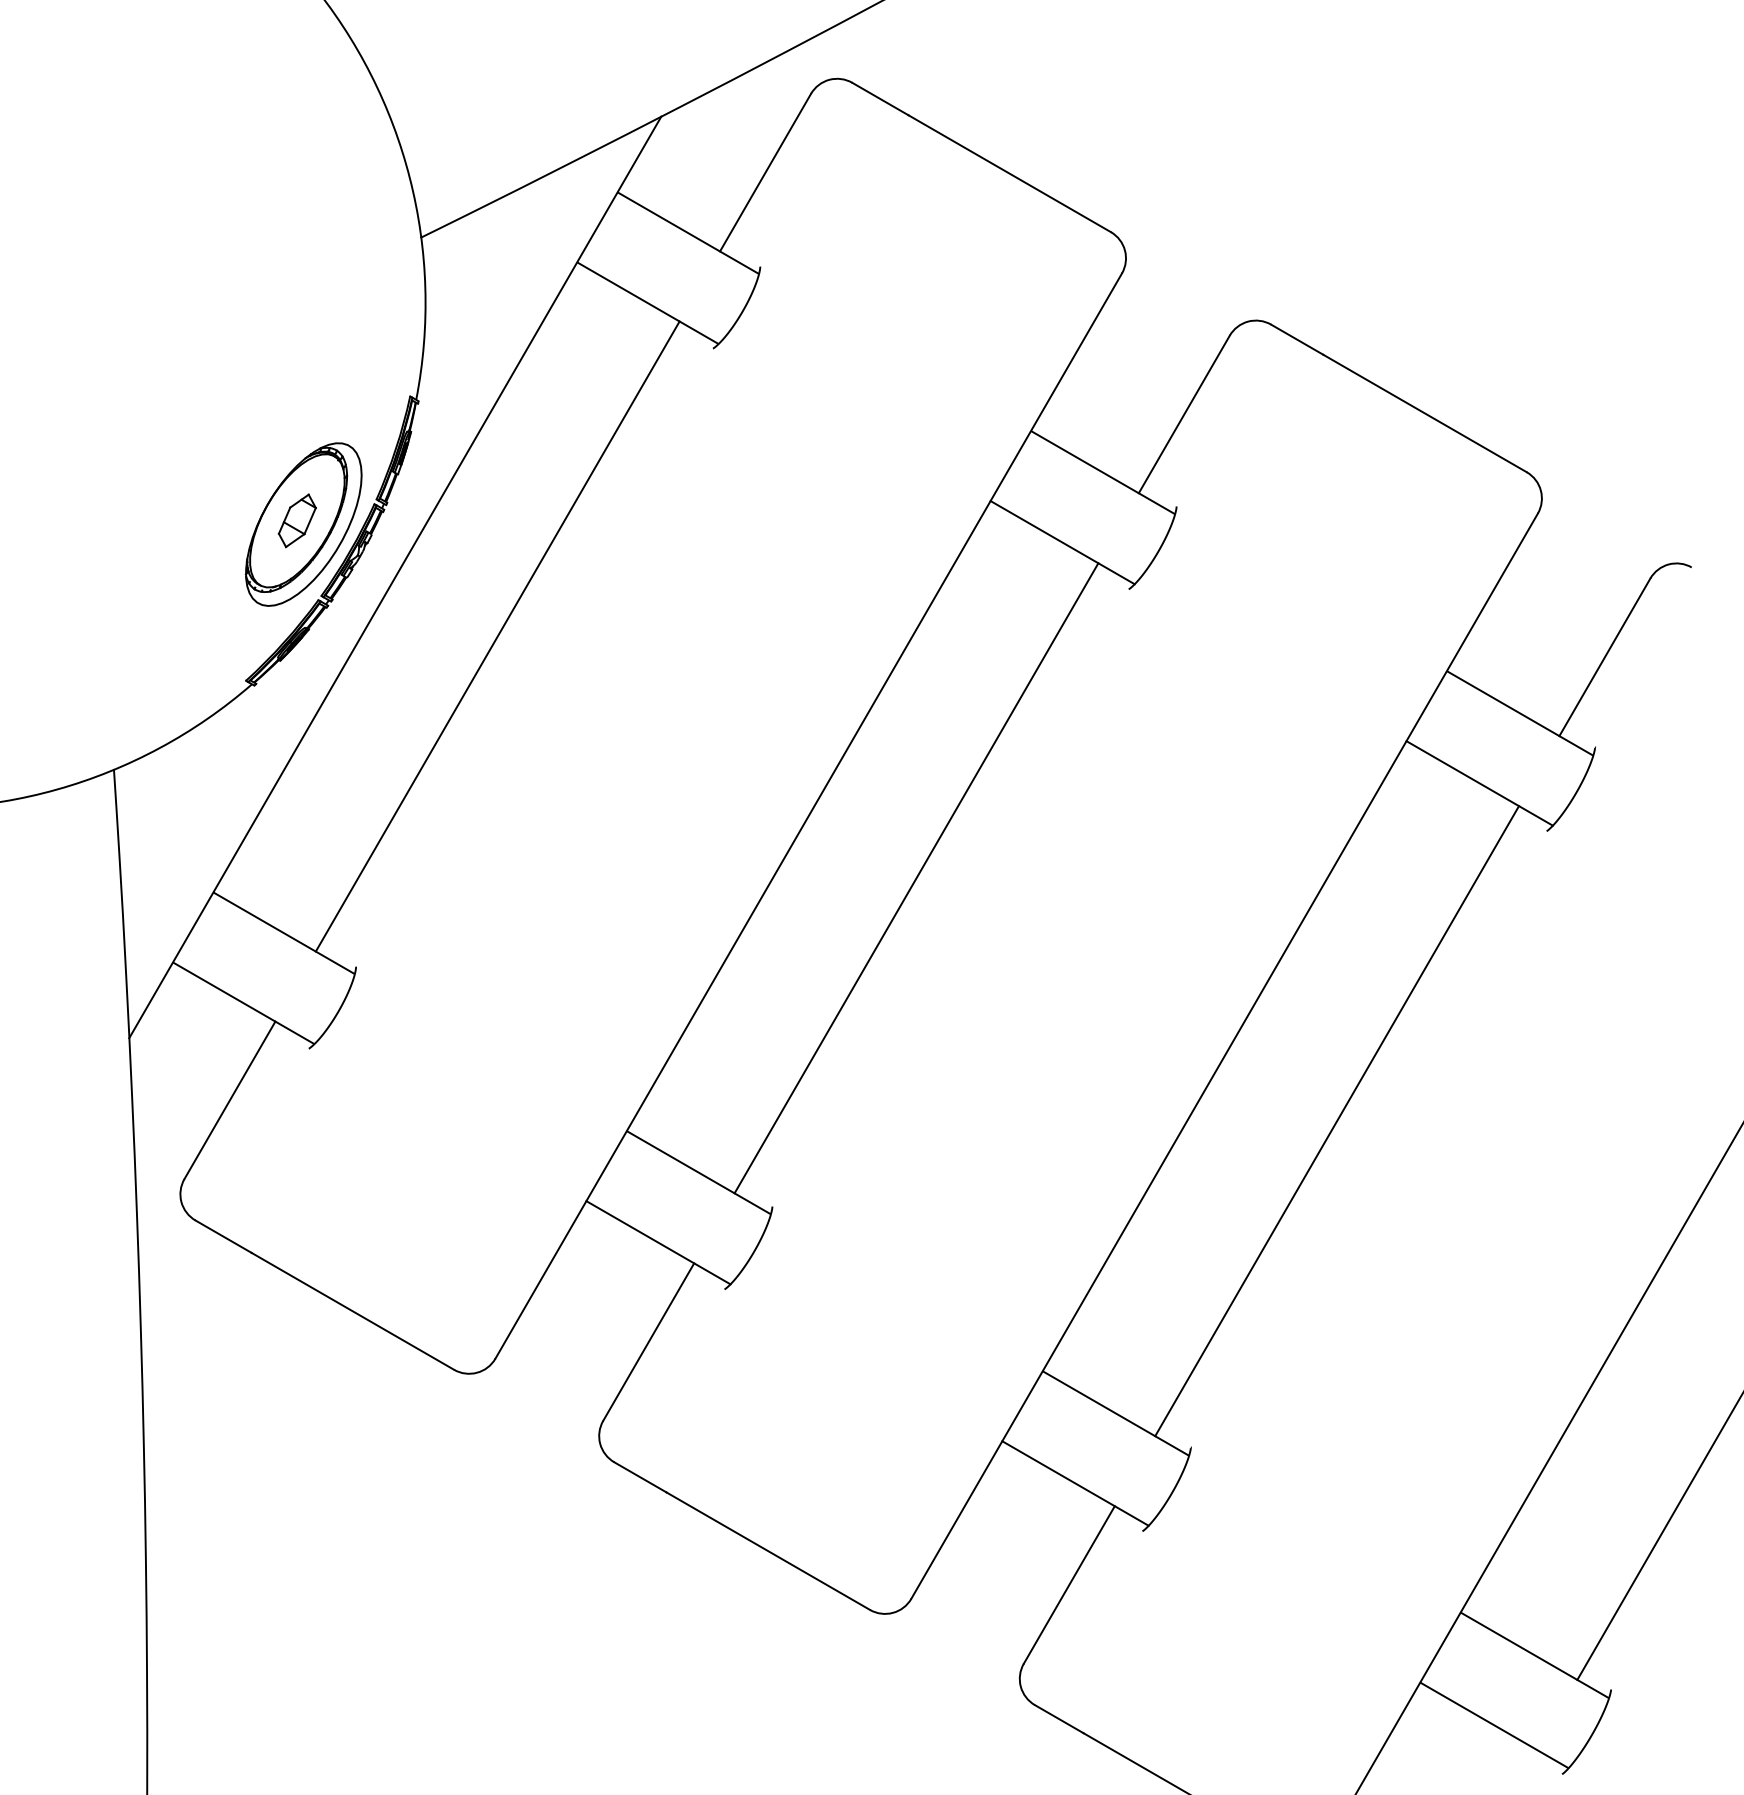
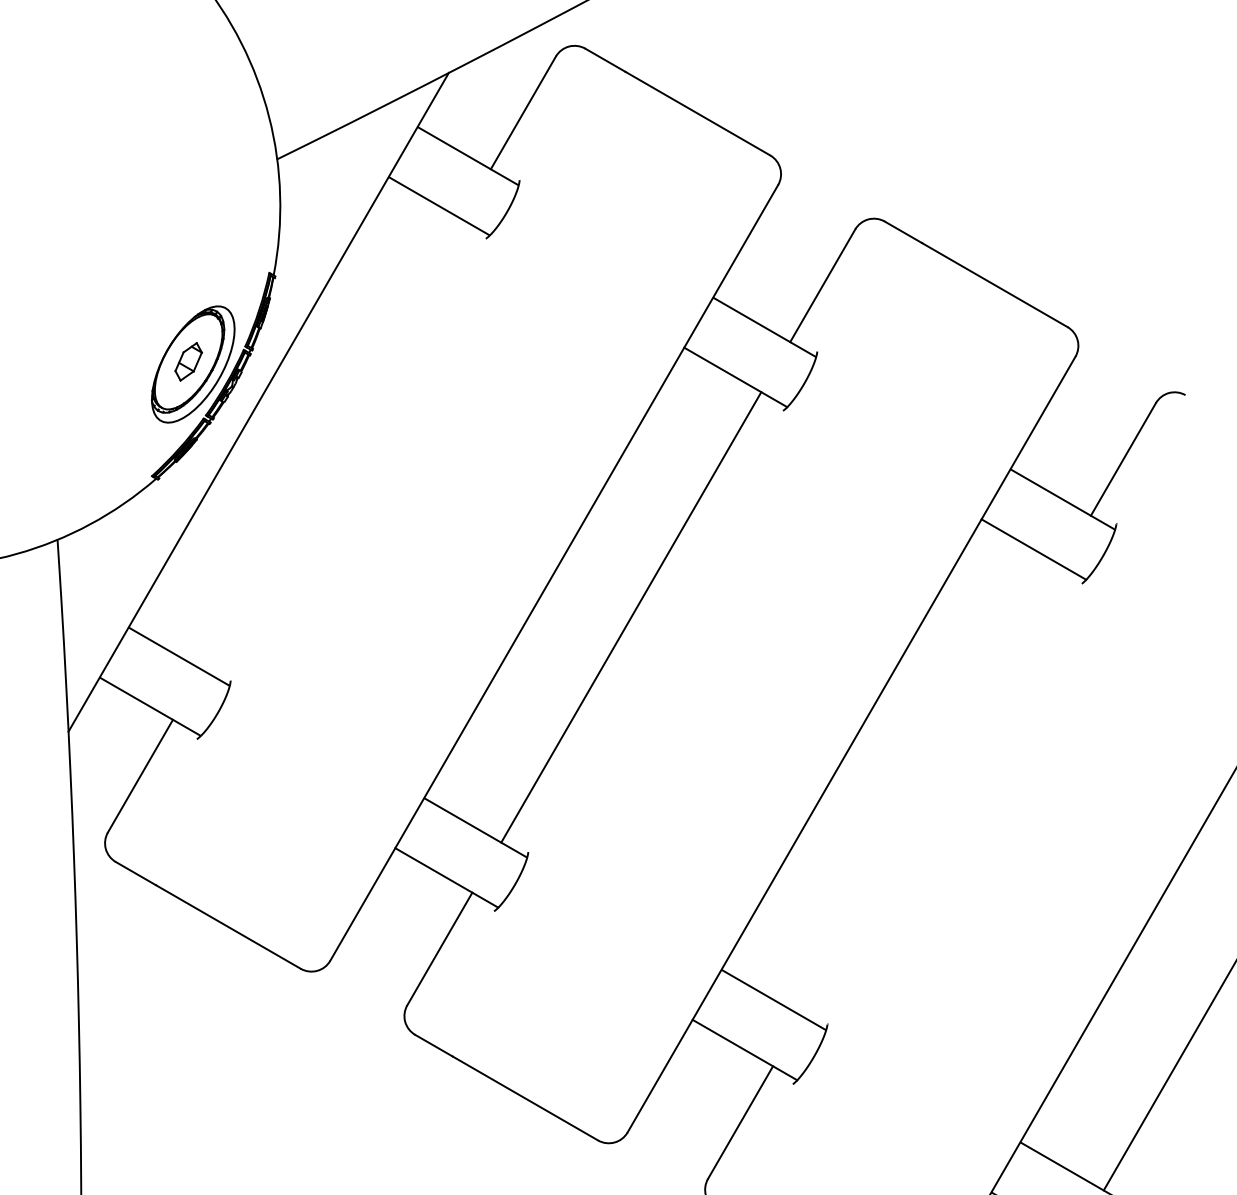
line: (497, 636) -> (331, 444), removed
line: (1337, 1121) -> (932, 791), removed

